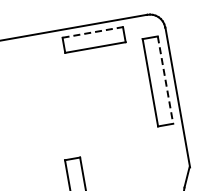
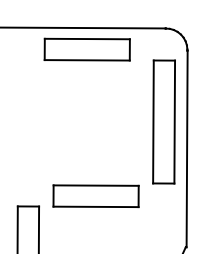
line: (92, 32) -> (86, 39), dashed -> solid
line: (165, 80) -> (174, 122), dashed -> solid
part: (118, 142) -> (95, 195), added

